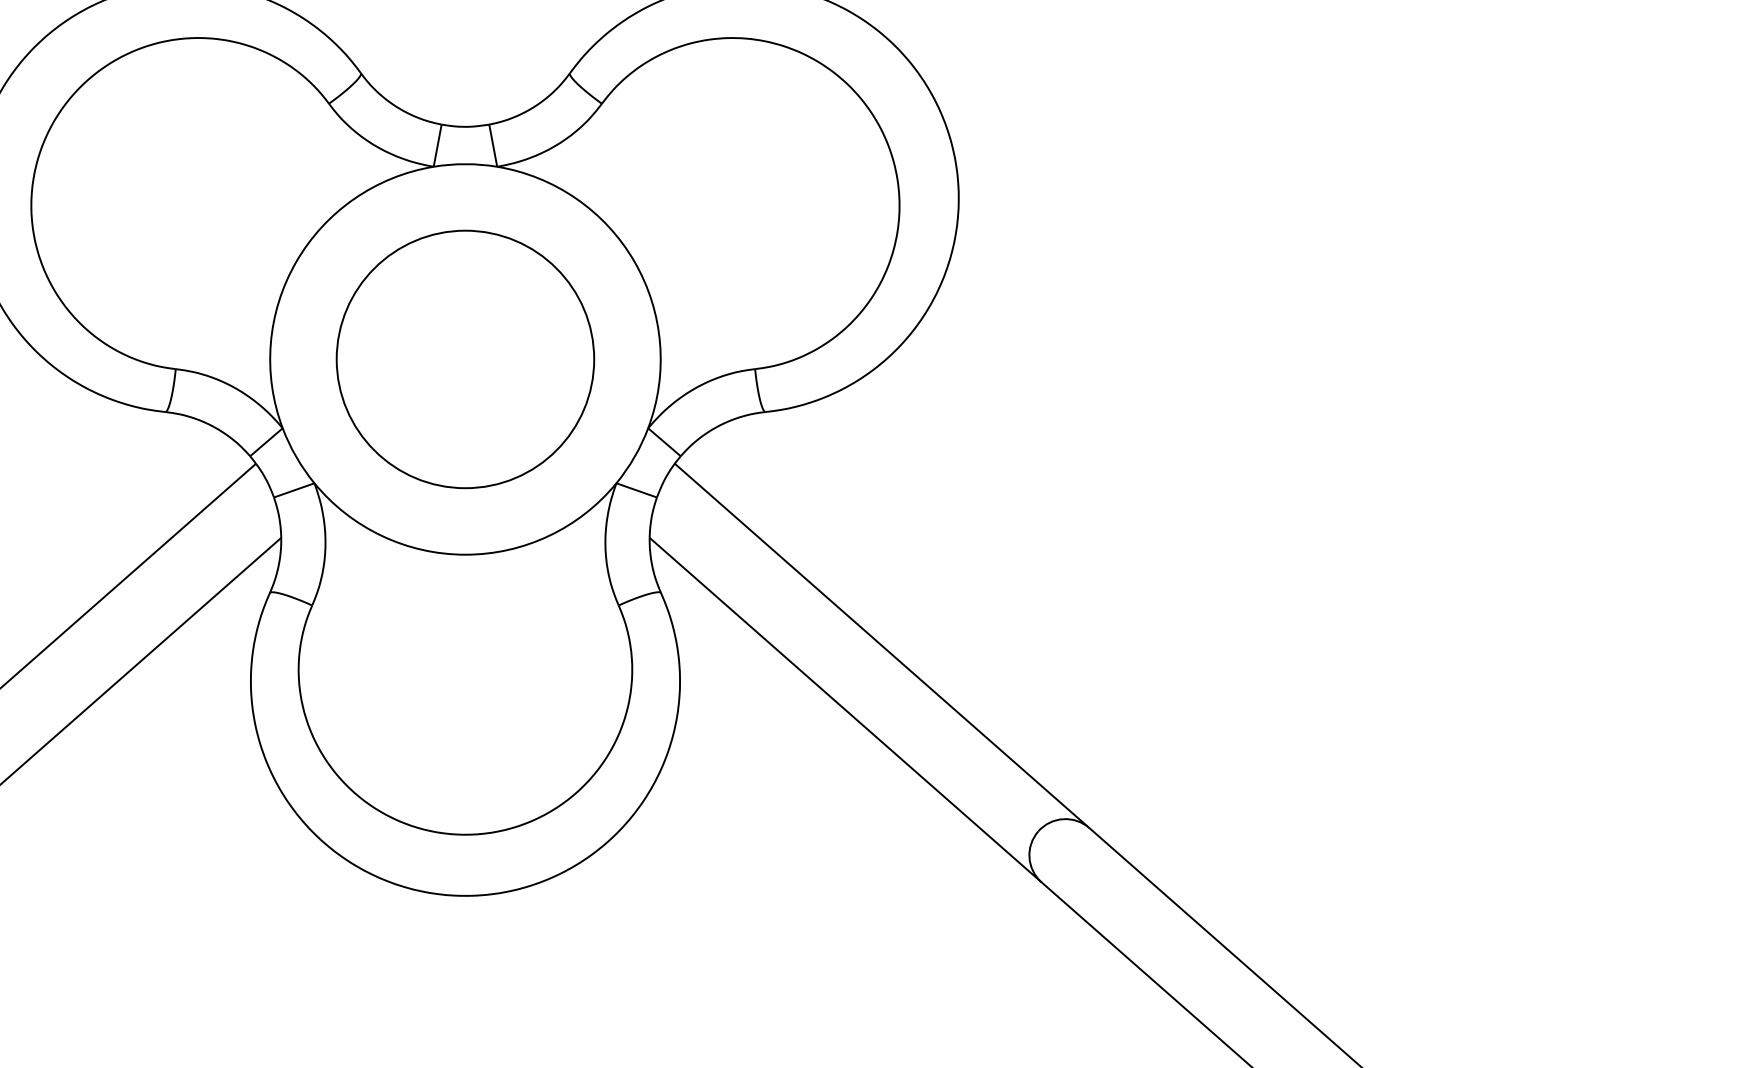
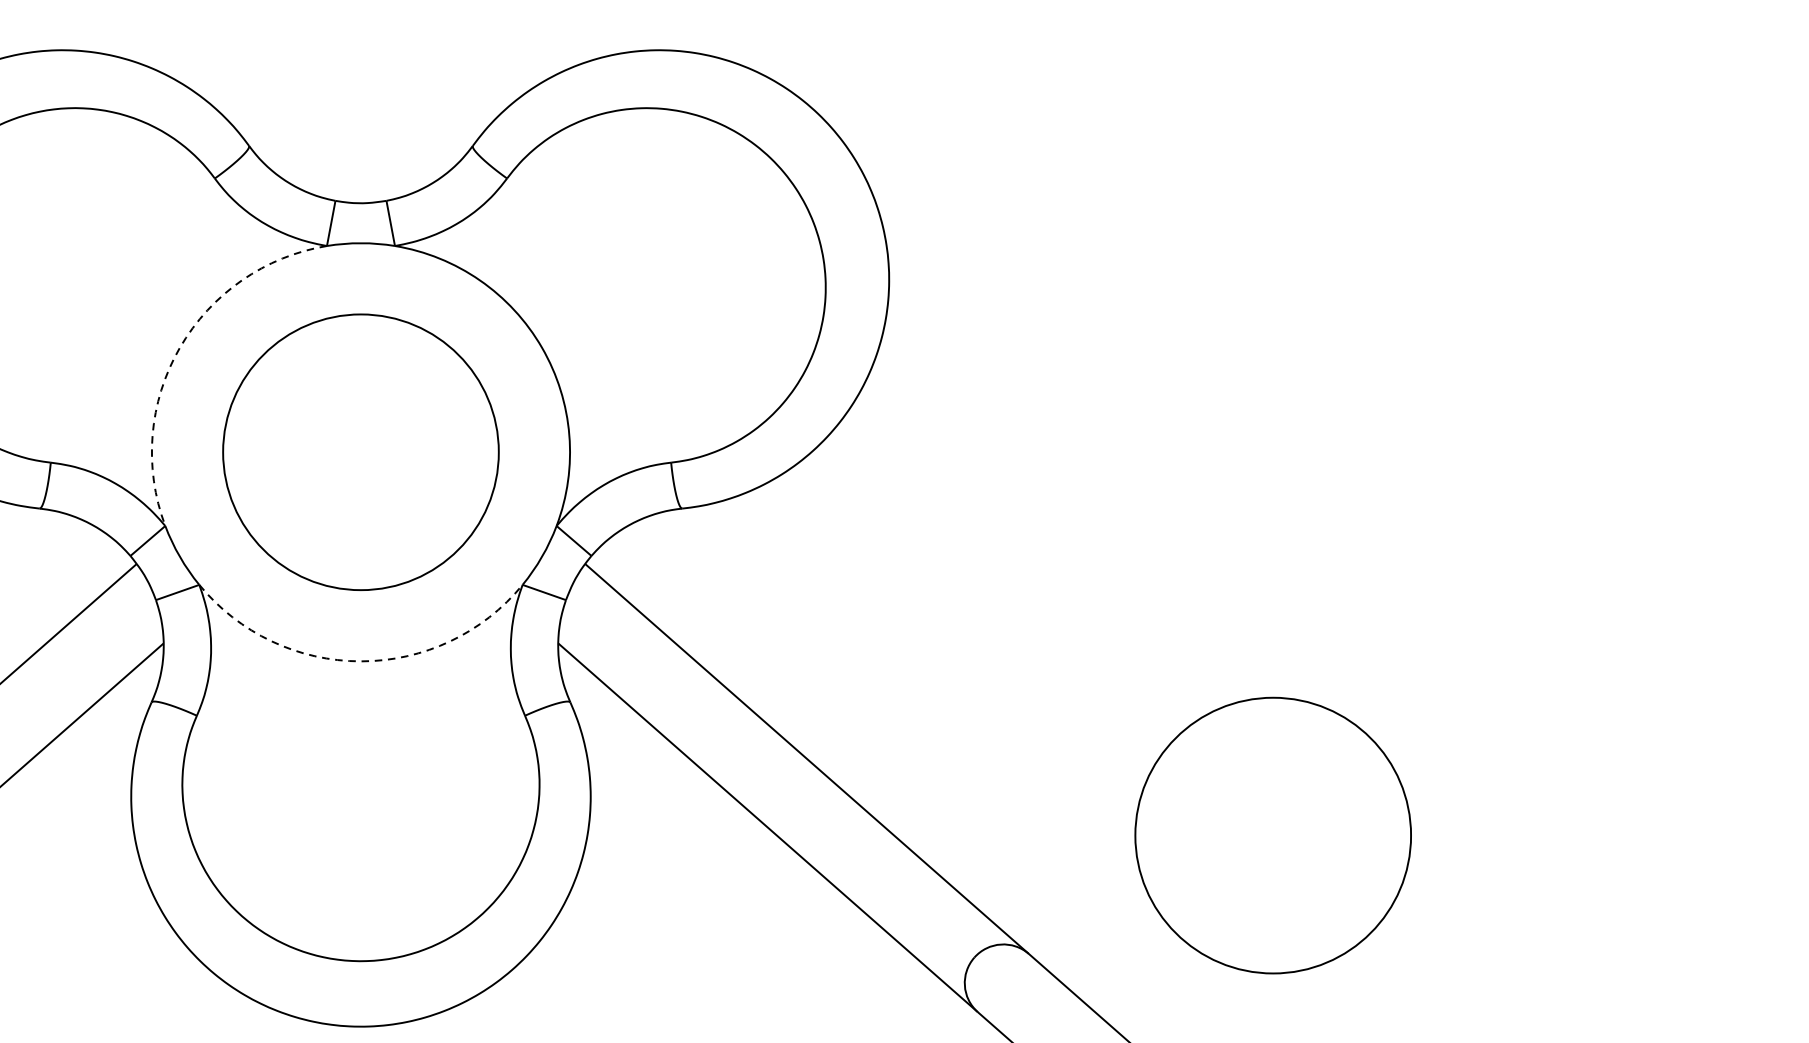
arc: (296, 261) -> (180, 347), solid -> dashed
arc: (465, 554) -> (361, 661), solid -> dashed
circle: (1317, 717) -> (1273, 835), added

